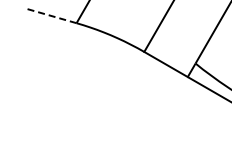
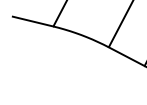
line: (51, 16) -> (33, 21), dashed -> solid

